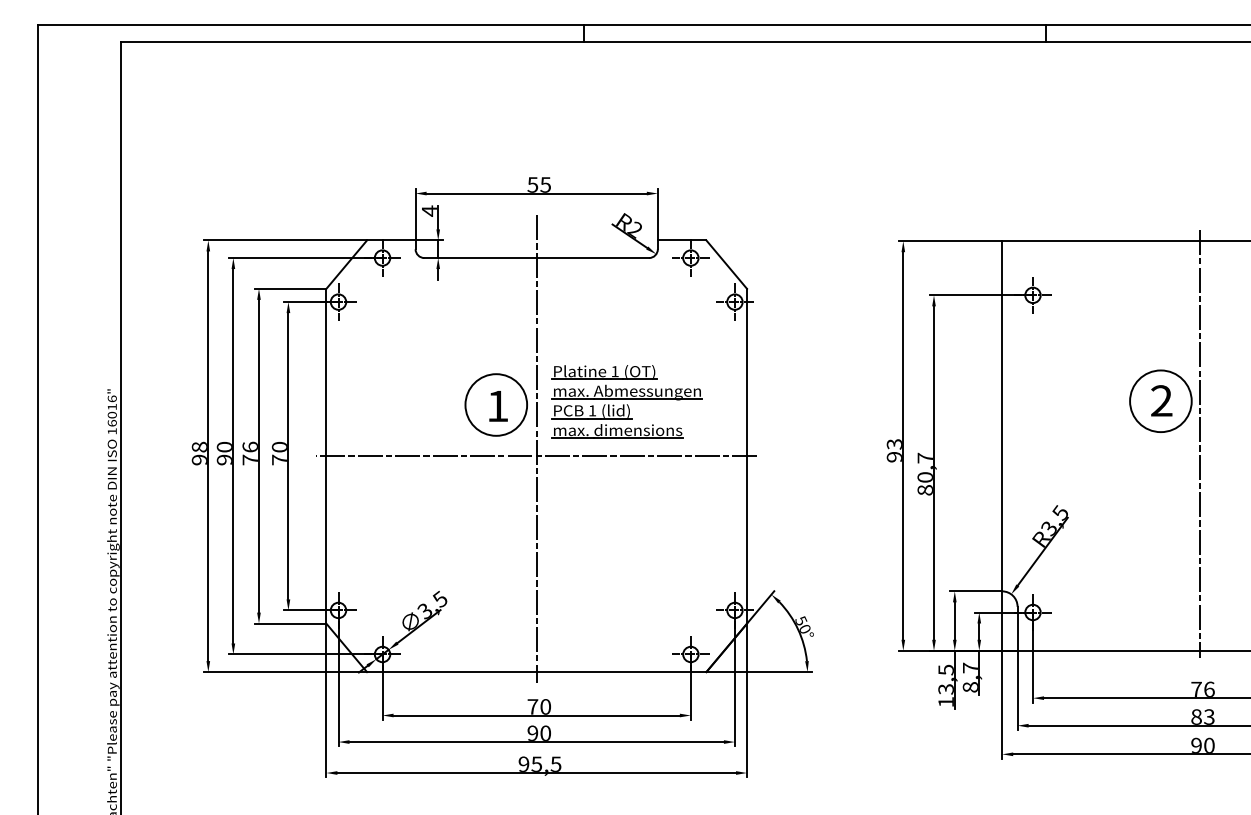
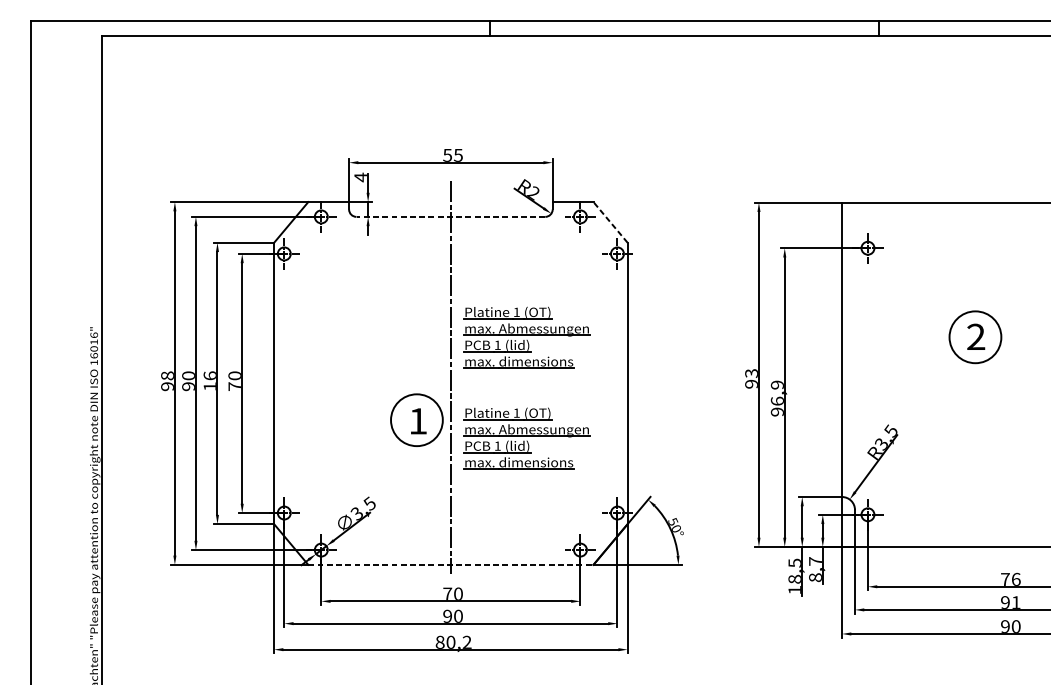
line: (536, 258) -> (450, 217), solid -> dashed
line: (726, 264) -> (610, 222), solid -> dashed
part: (495, 404) -> (416, 419), moved
line: (1200, 443) -> (1008, 372), removed
line: (536, 456) -> (450, 383), removed
text: (249, 459) -> (209, 386), 76 -> 16
text: (924, 473) -> (776, 397), 80,7 -> 96,9
part: (626, 521) -> (526, 438), added
line: (536, 672) -> (450, 565), solid -> dashed
text: (945, 689) -> (794, 579), 13,5 -> 18,5
text: (1202, 716) -> (1010, 602), 83 -> 91
text: (539, 763) -> (453, 641), 95,5 -> 80,2

